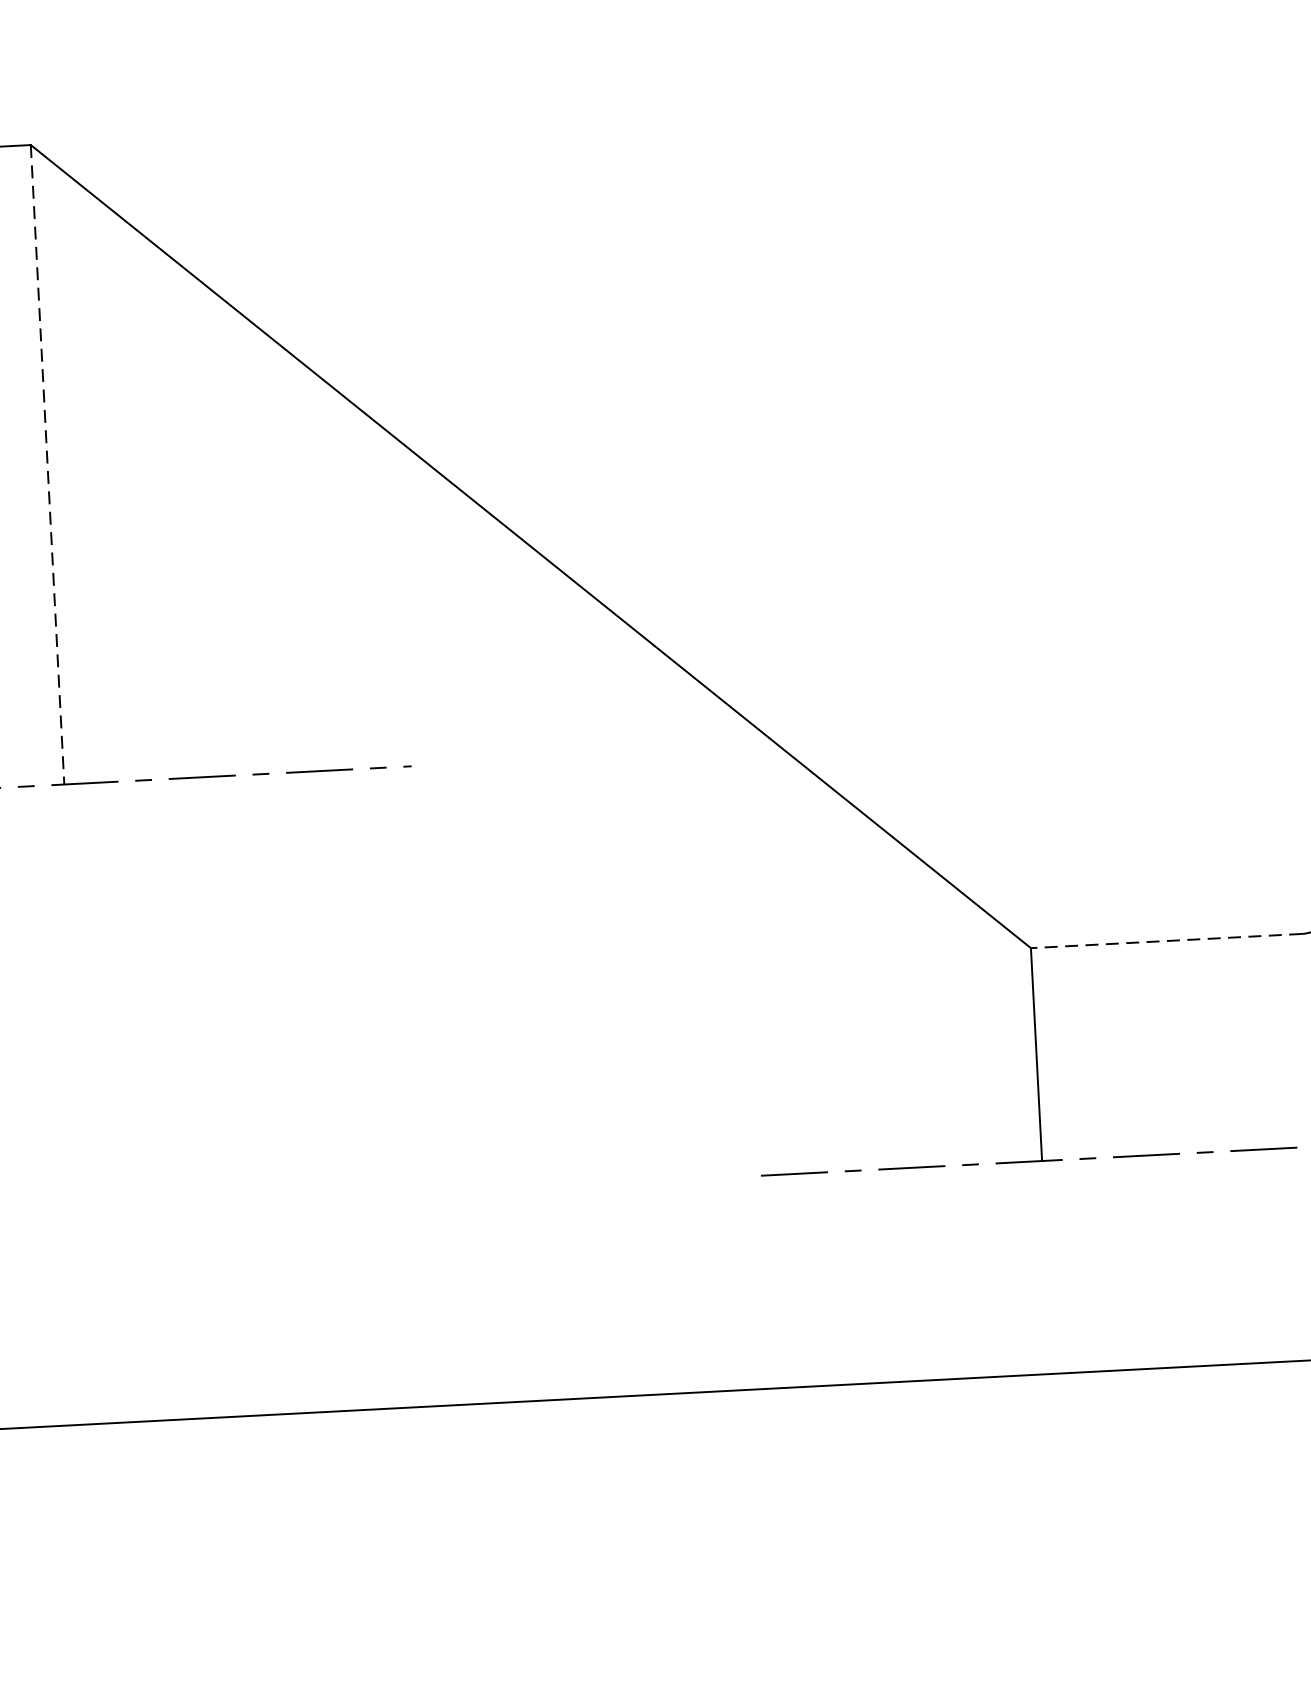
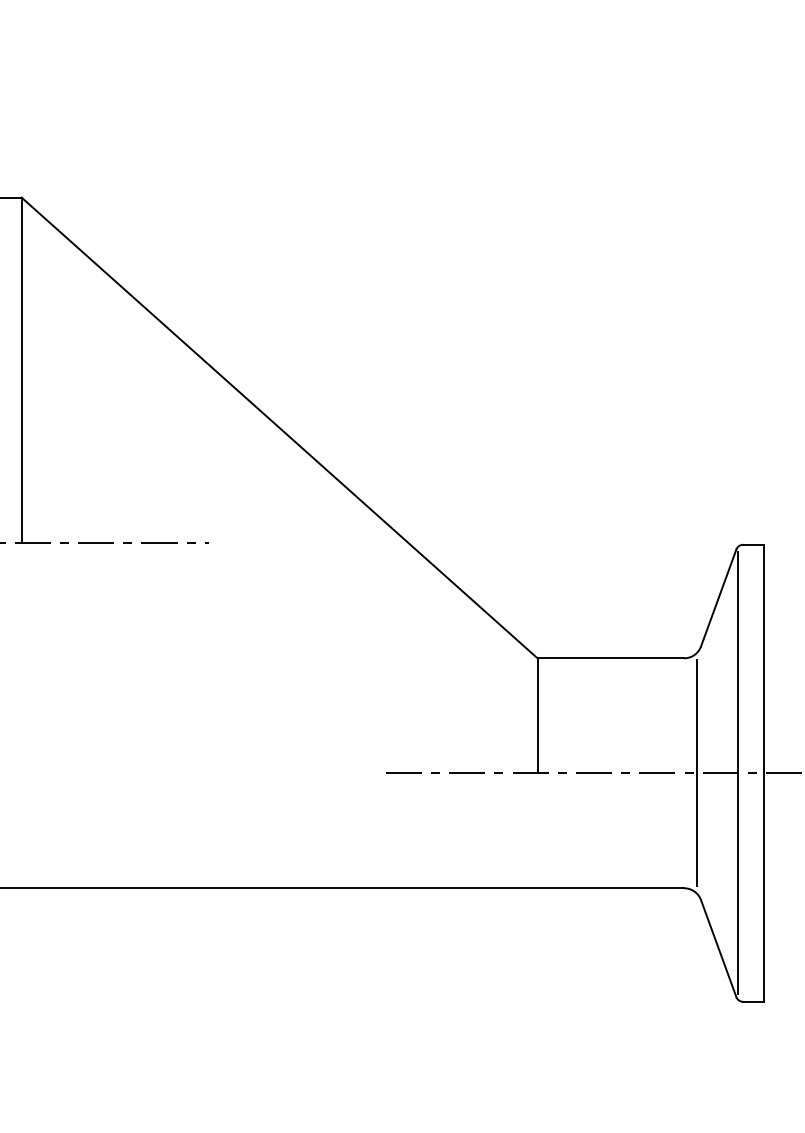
line: (47, 465) -> (21, 370), dashed -> solid
line: (1165, 941) -> (610, 658), dashed -> solid

